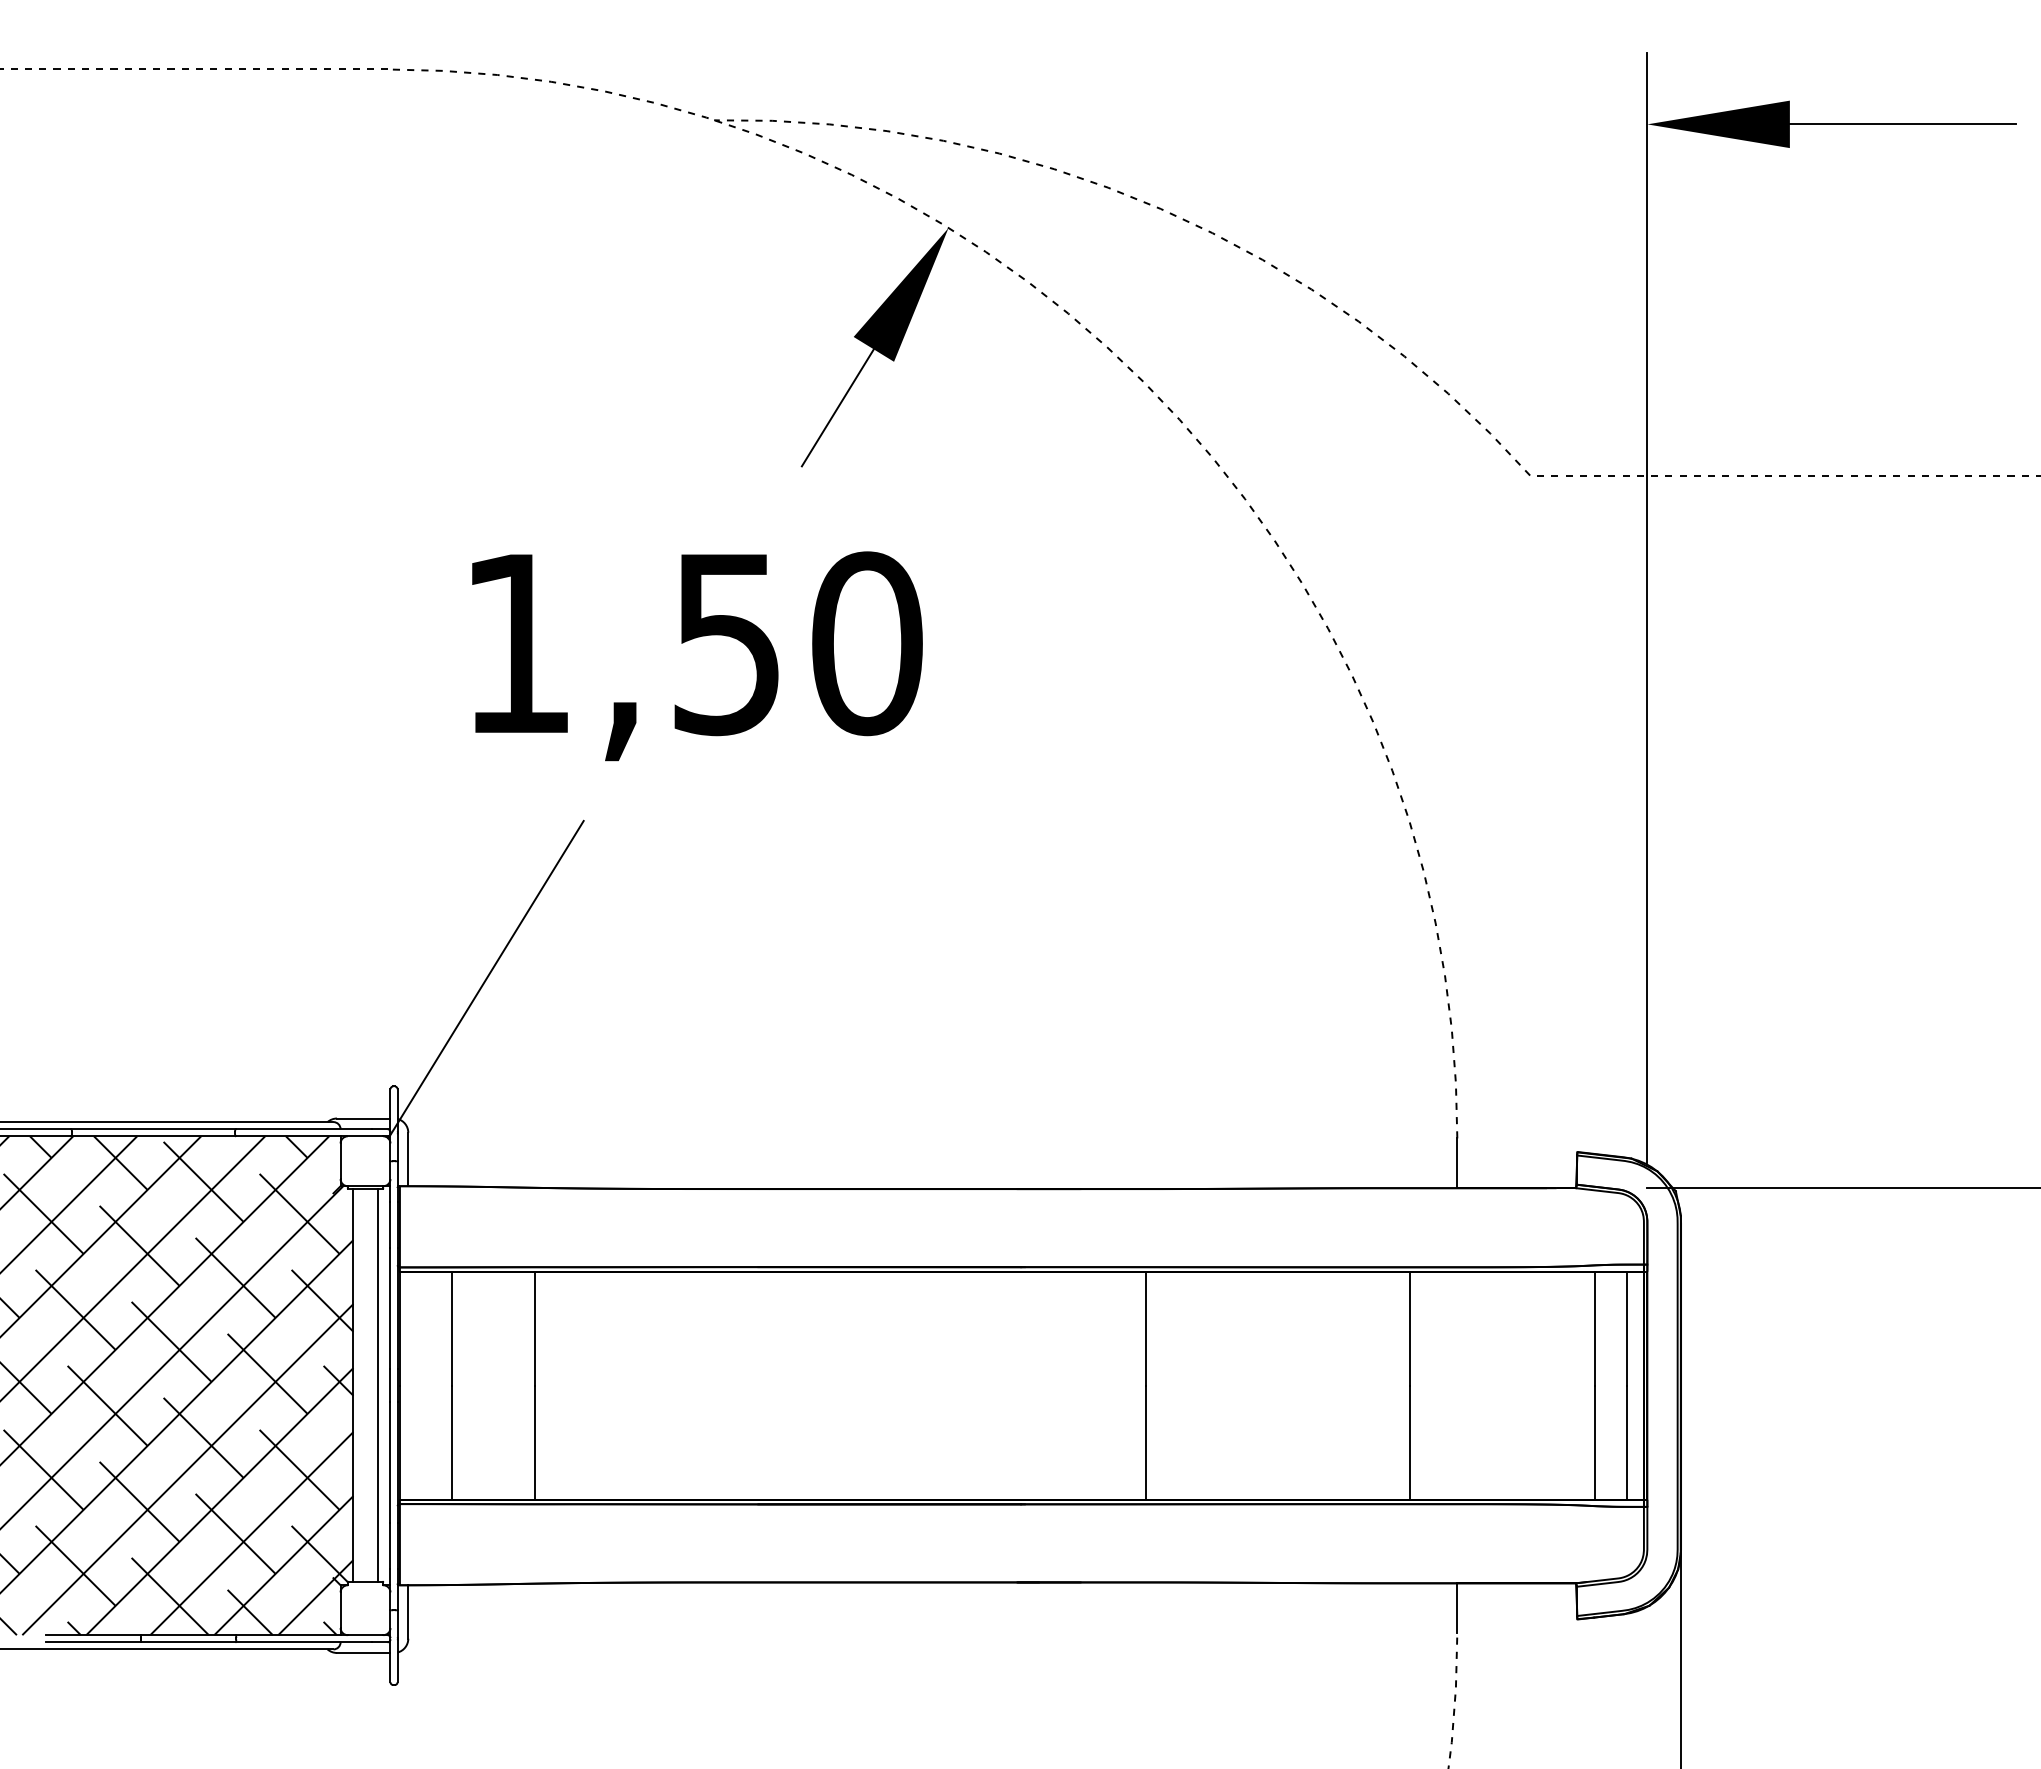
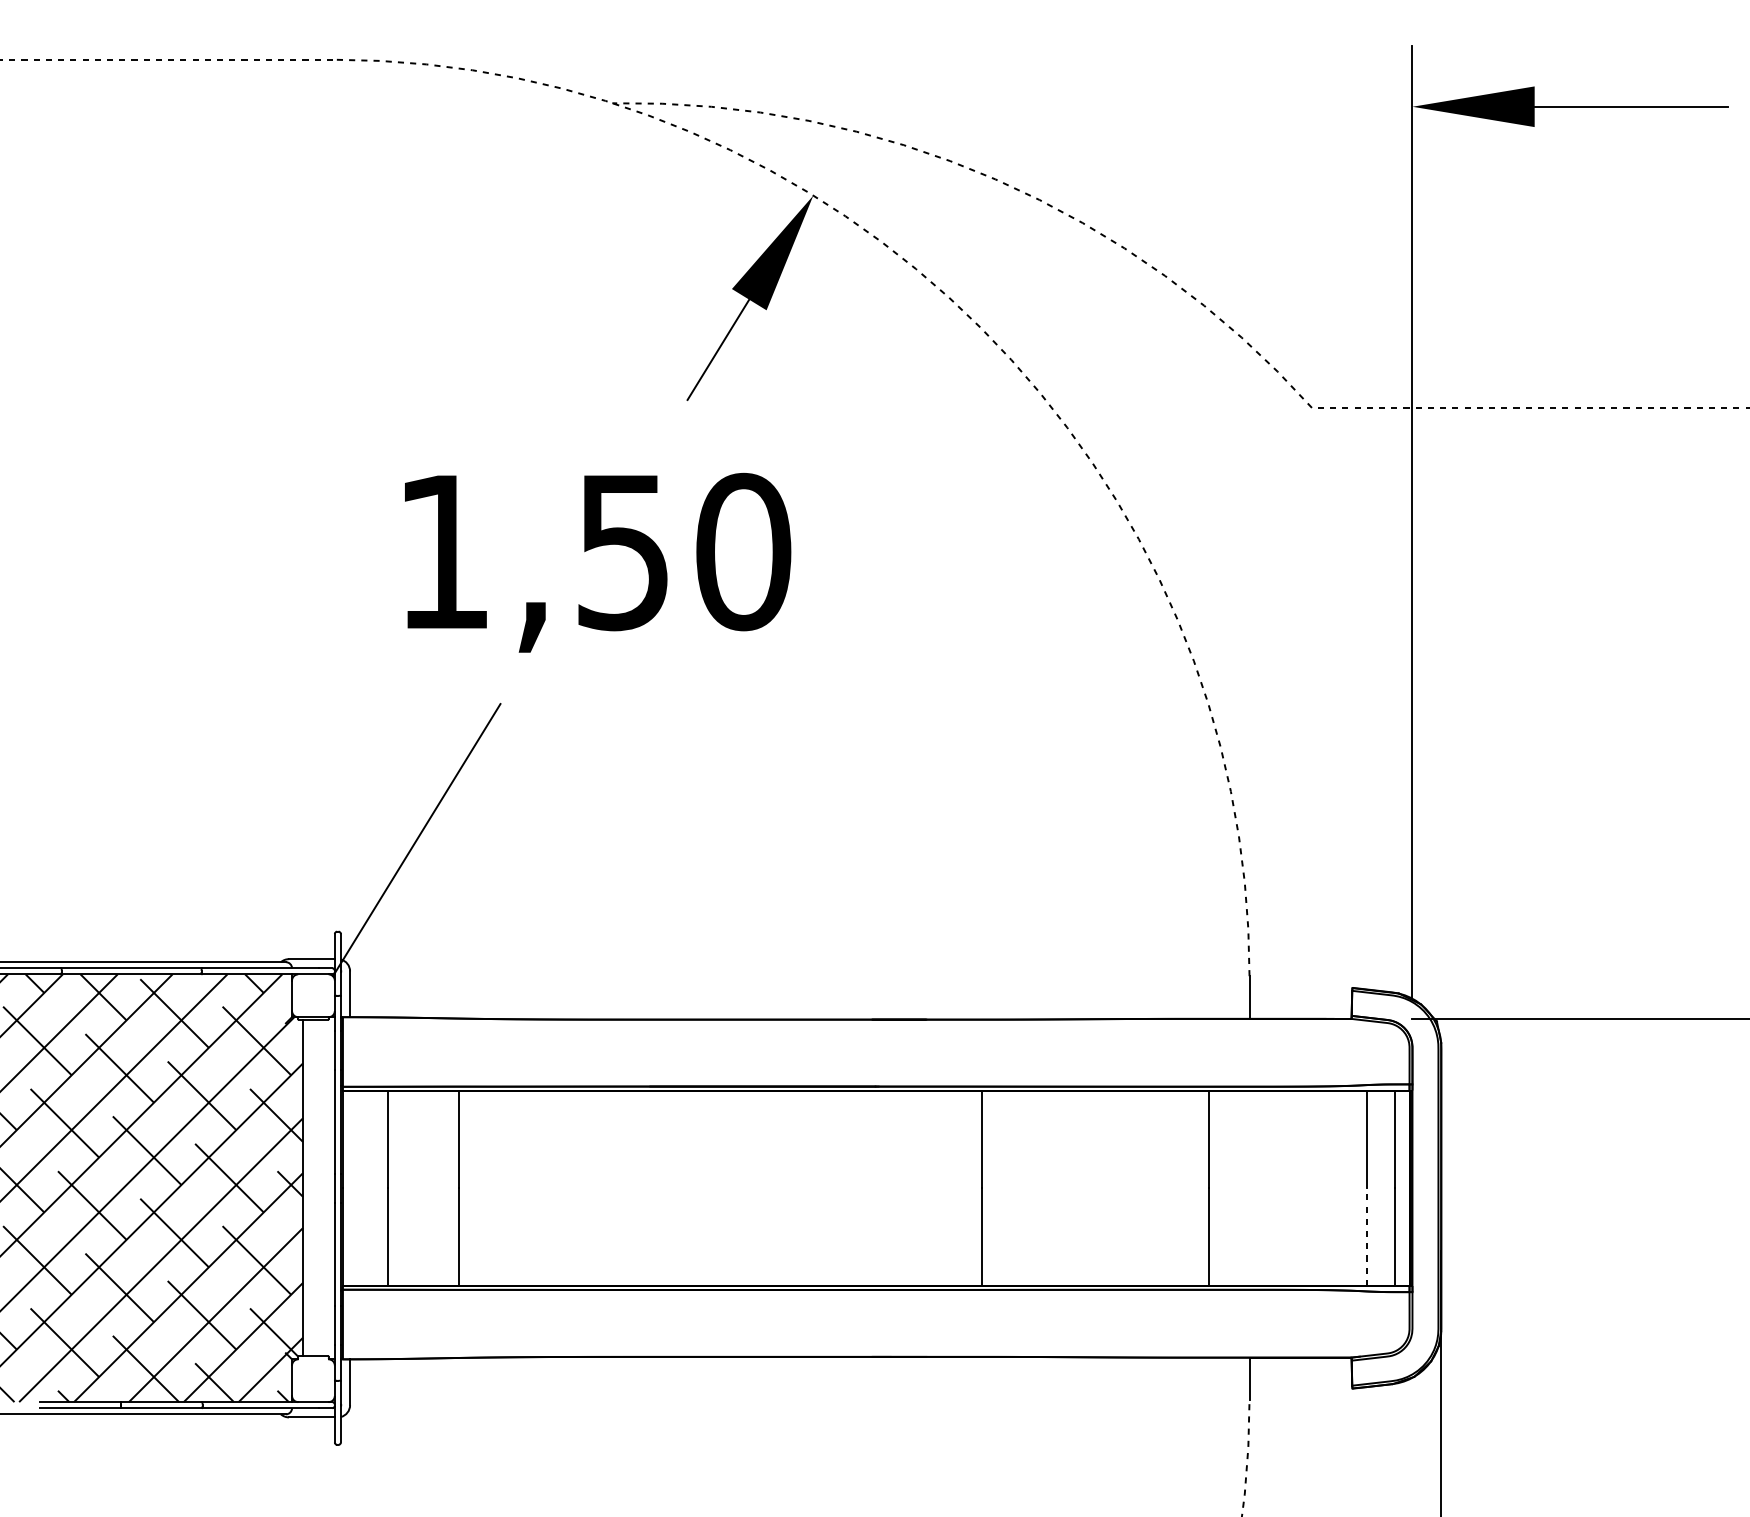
line: (377, 1385) -> (323, 1188), removed
line: (1594, 1442) -> (1367, 1236), solid -> dashed

